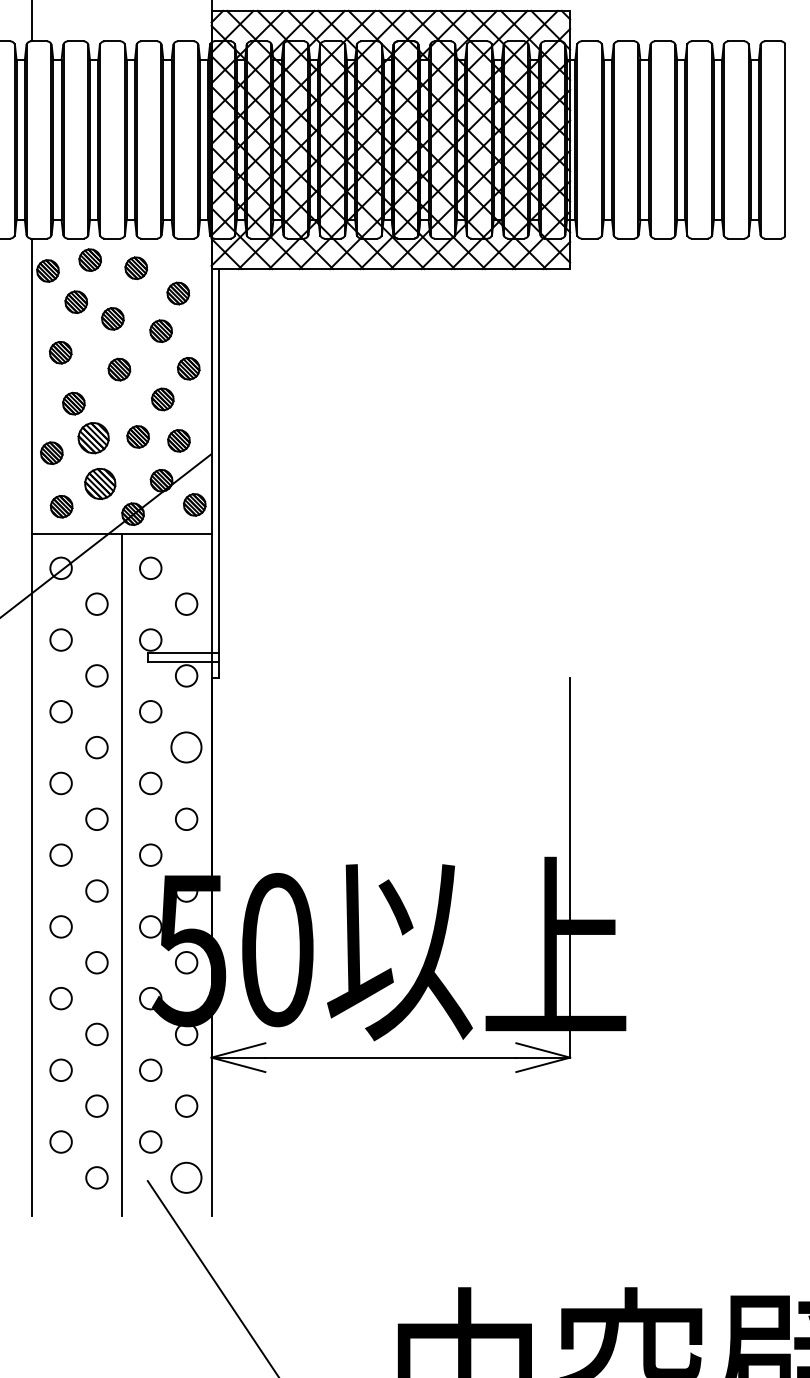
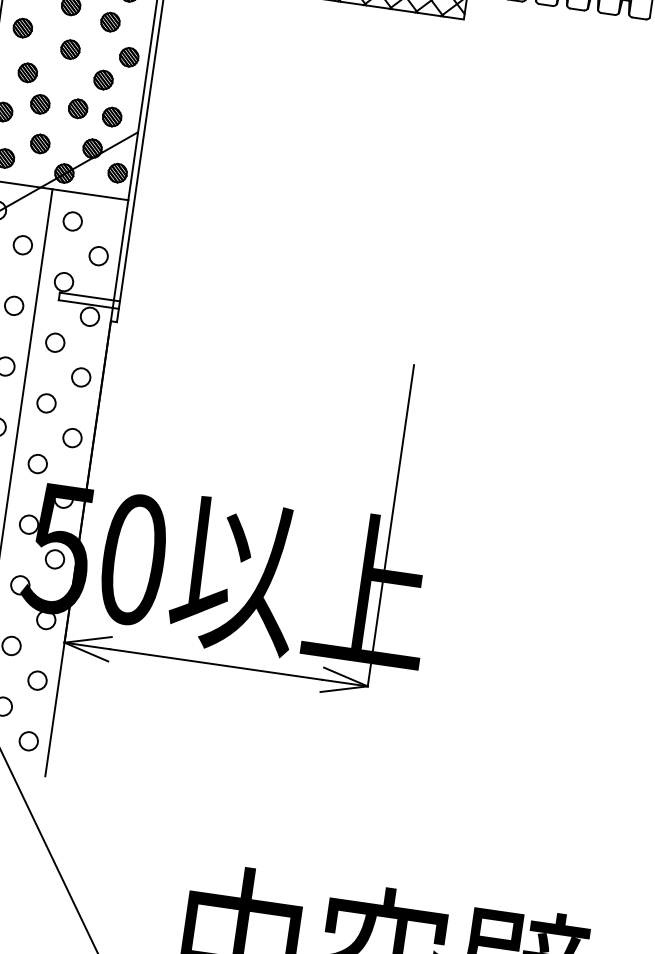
part: (93, 437) -> (40, 103), size x0.71
part: (99, 483) -> (39, 143), size x0.71
circle: (186, 747) -> (81, 377), size x0.71
circle: (186, 1177) -> (28, 740), size x0.71

